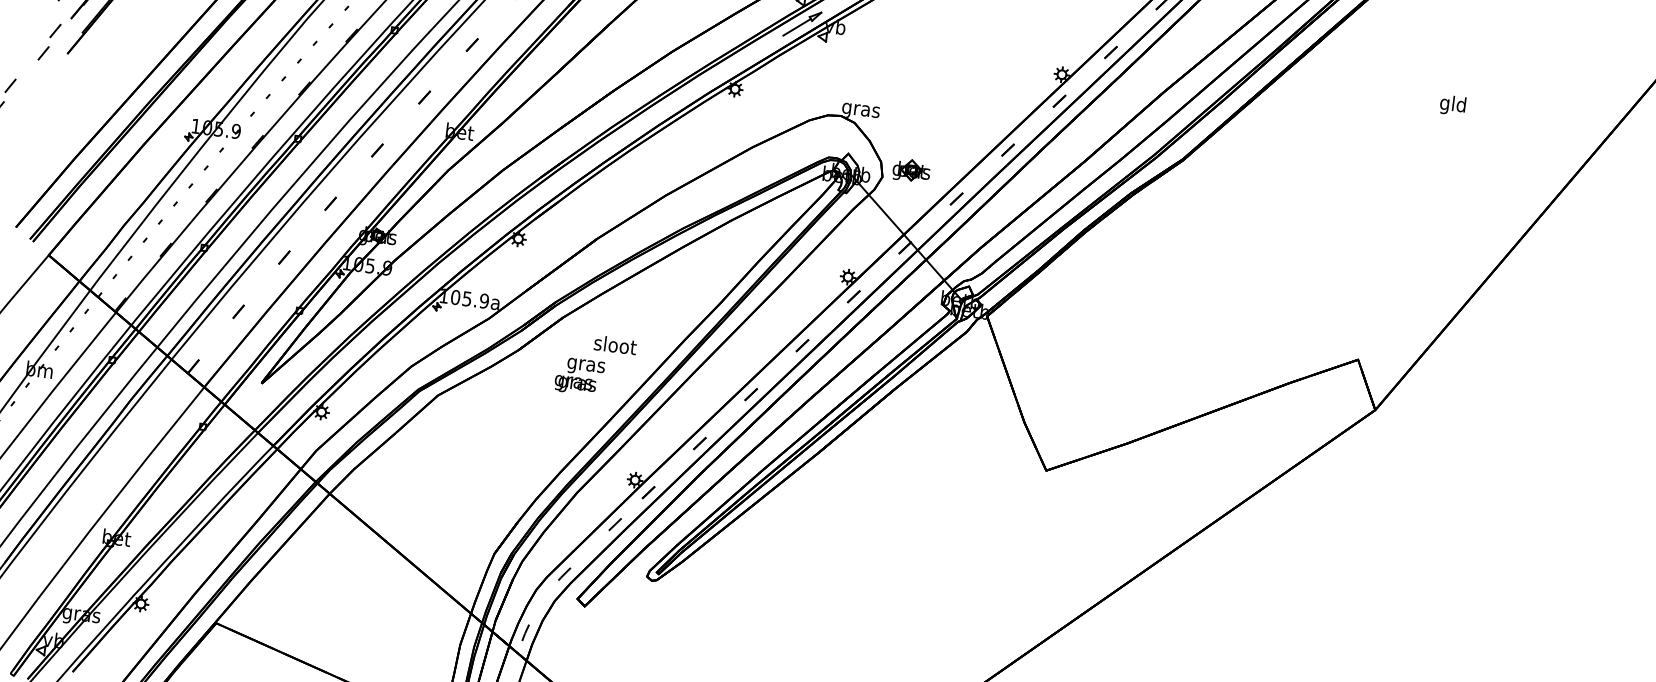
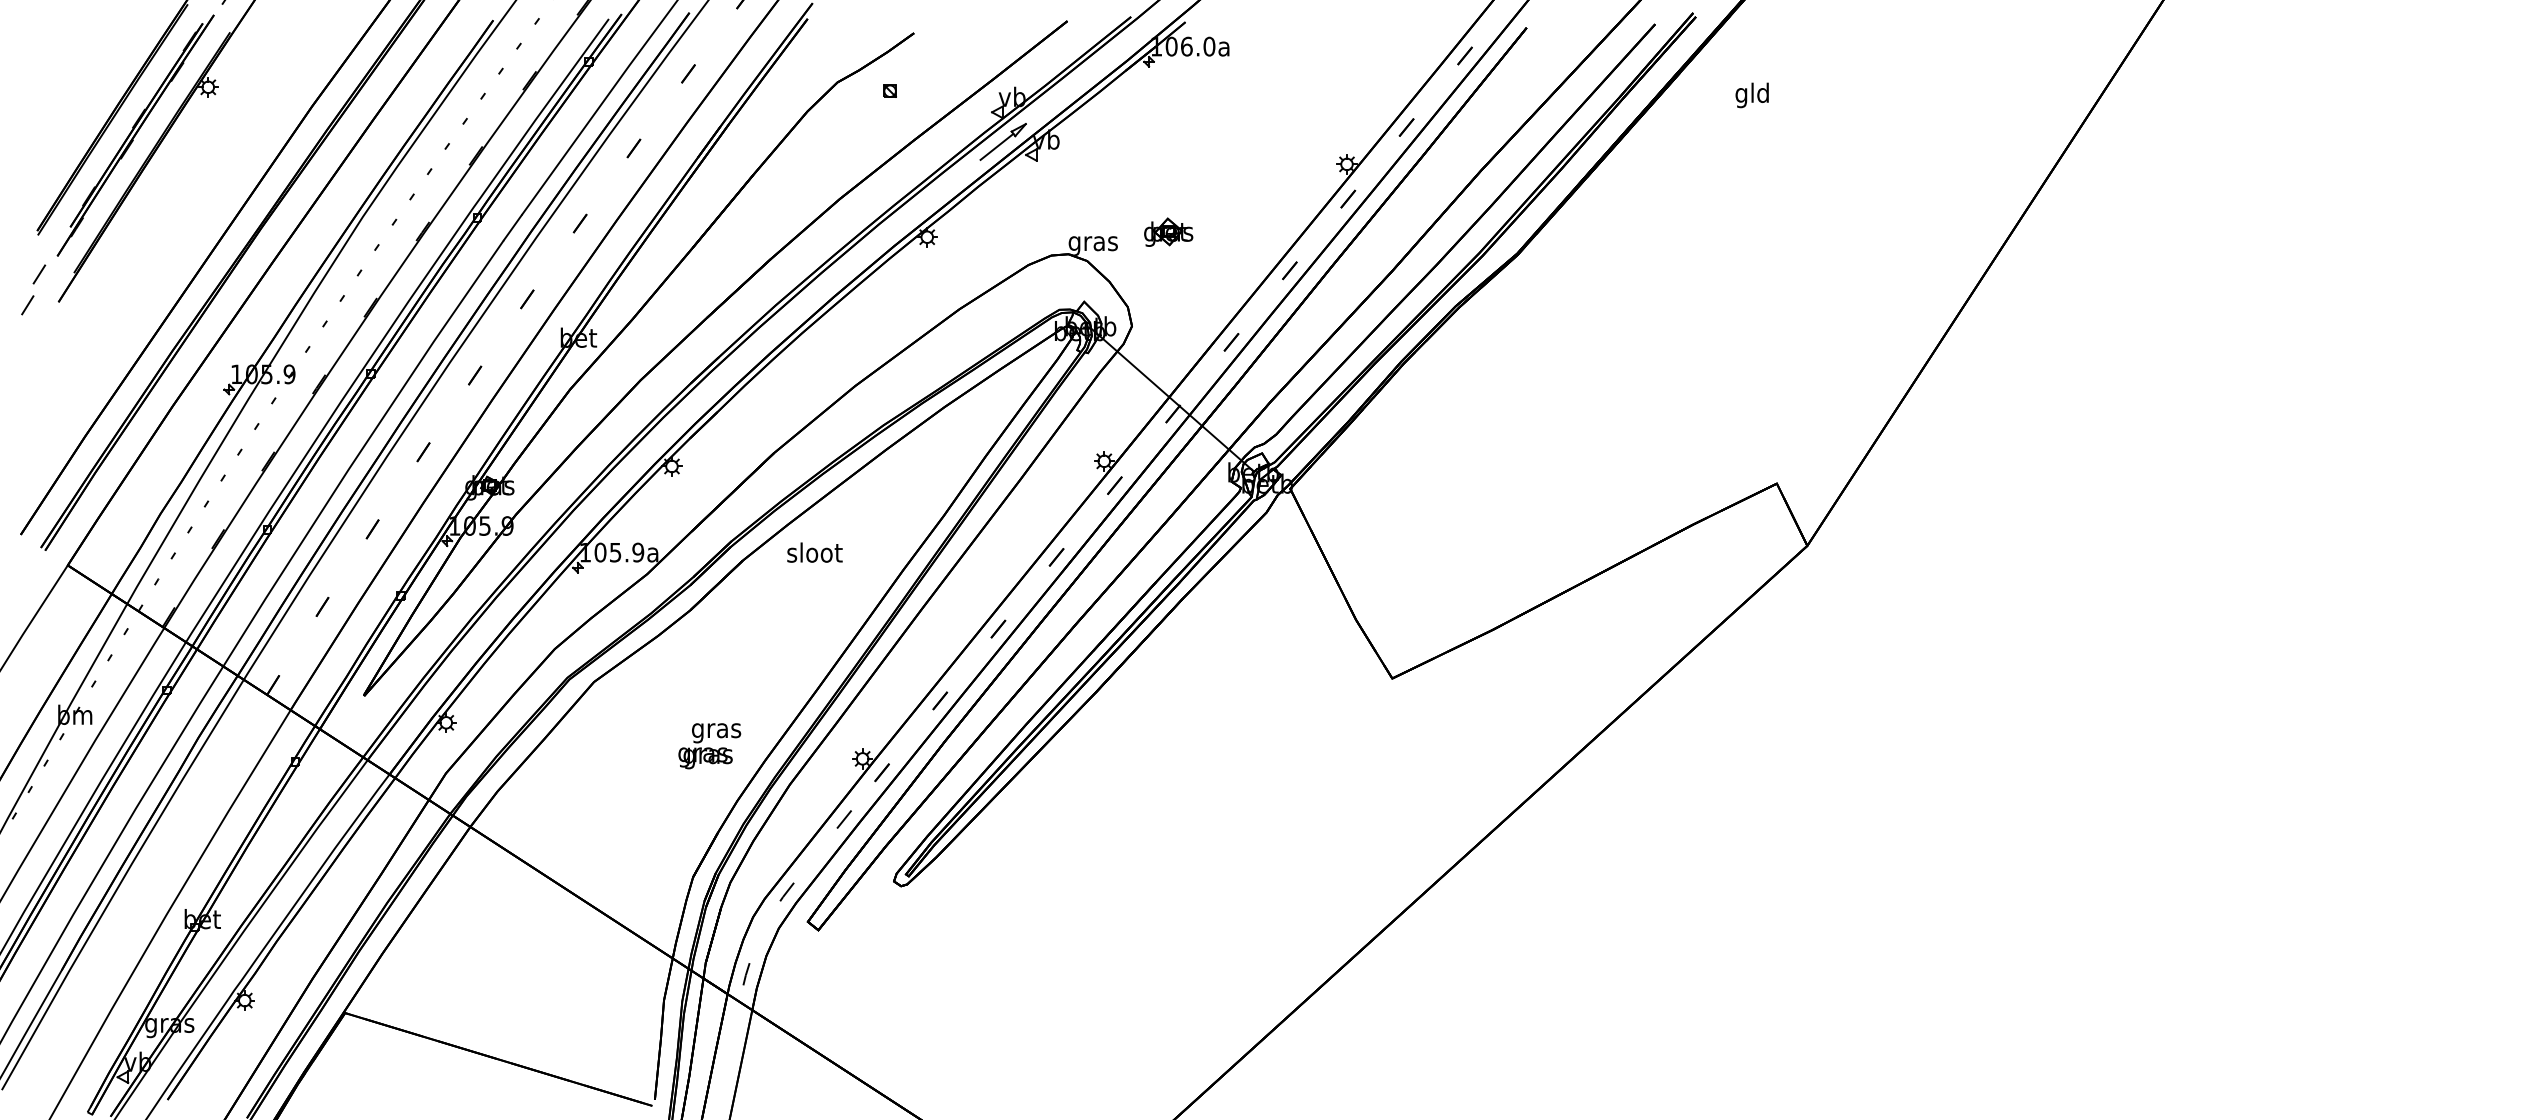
text: (1452, 105) -> (1751, 95), moved
part: (911, 170) -> (1168, 231), moved
text: (615, 344) -> (814, 552), moved
text: (579, 376) -> (709, 746), moved

